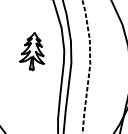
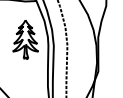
part: (32, 51) -> (25, 39), size x1.43

